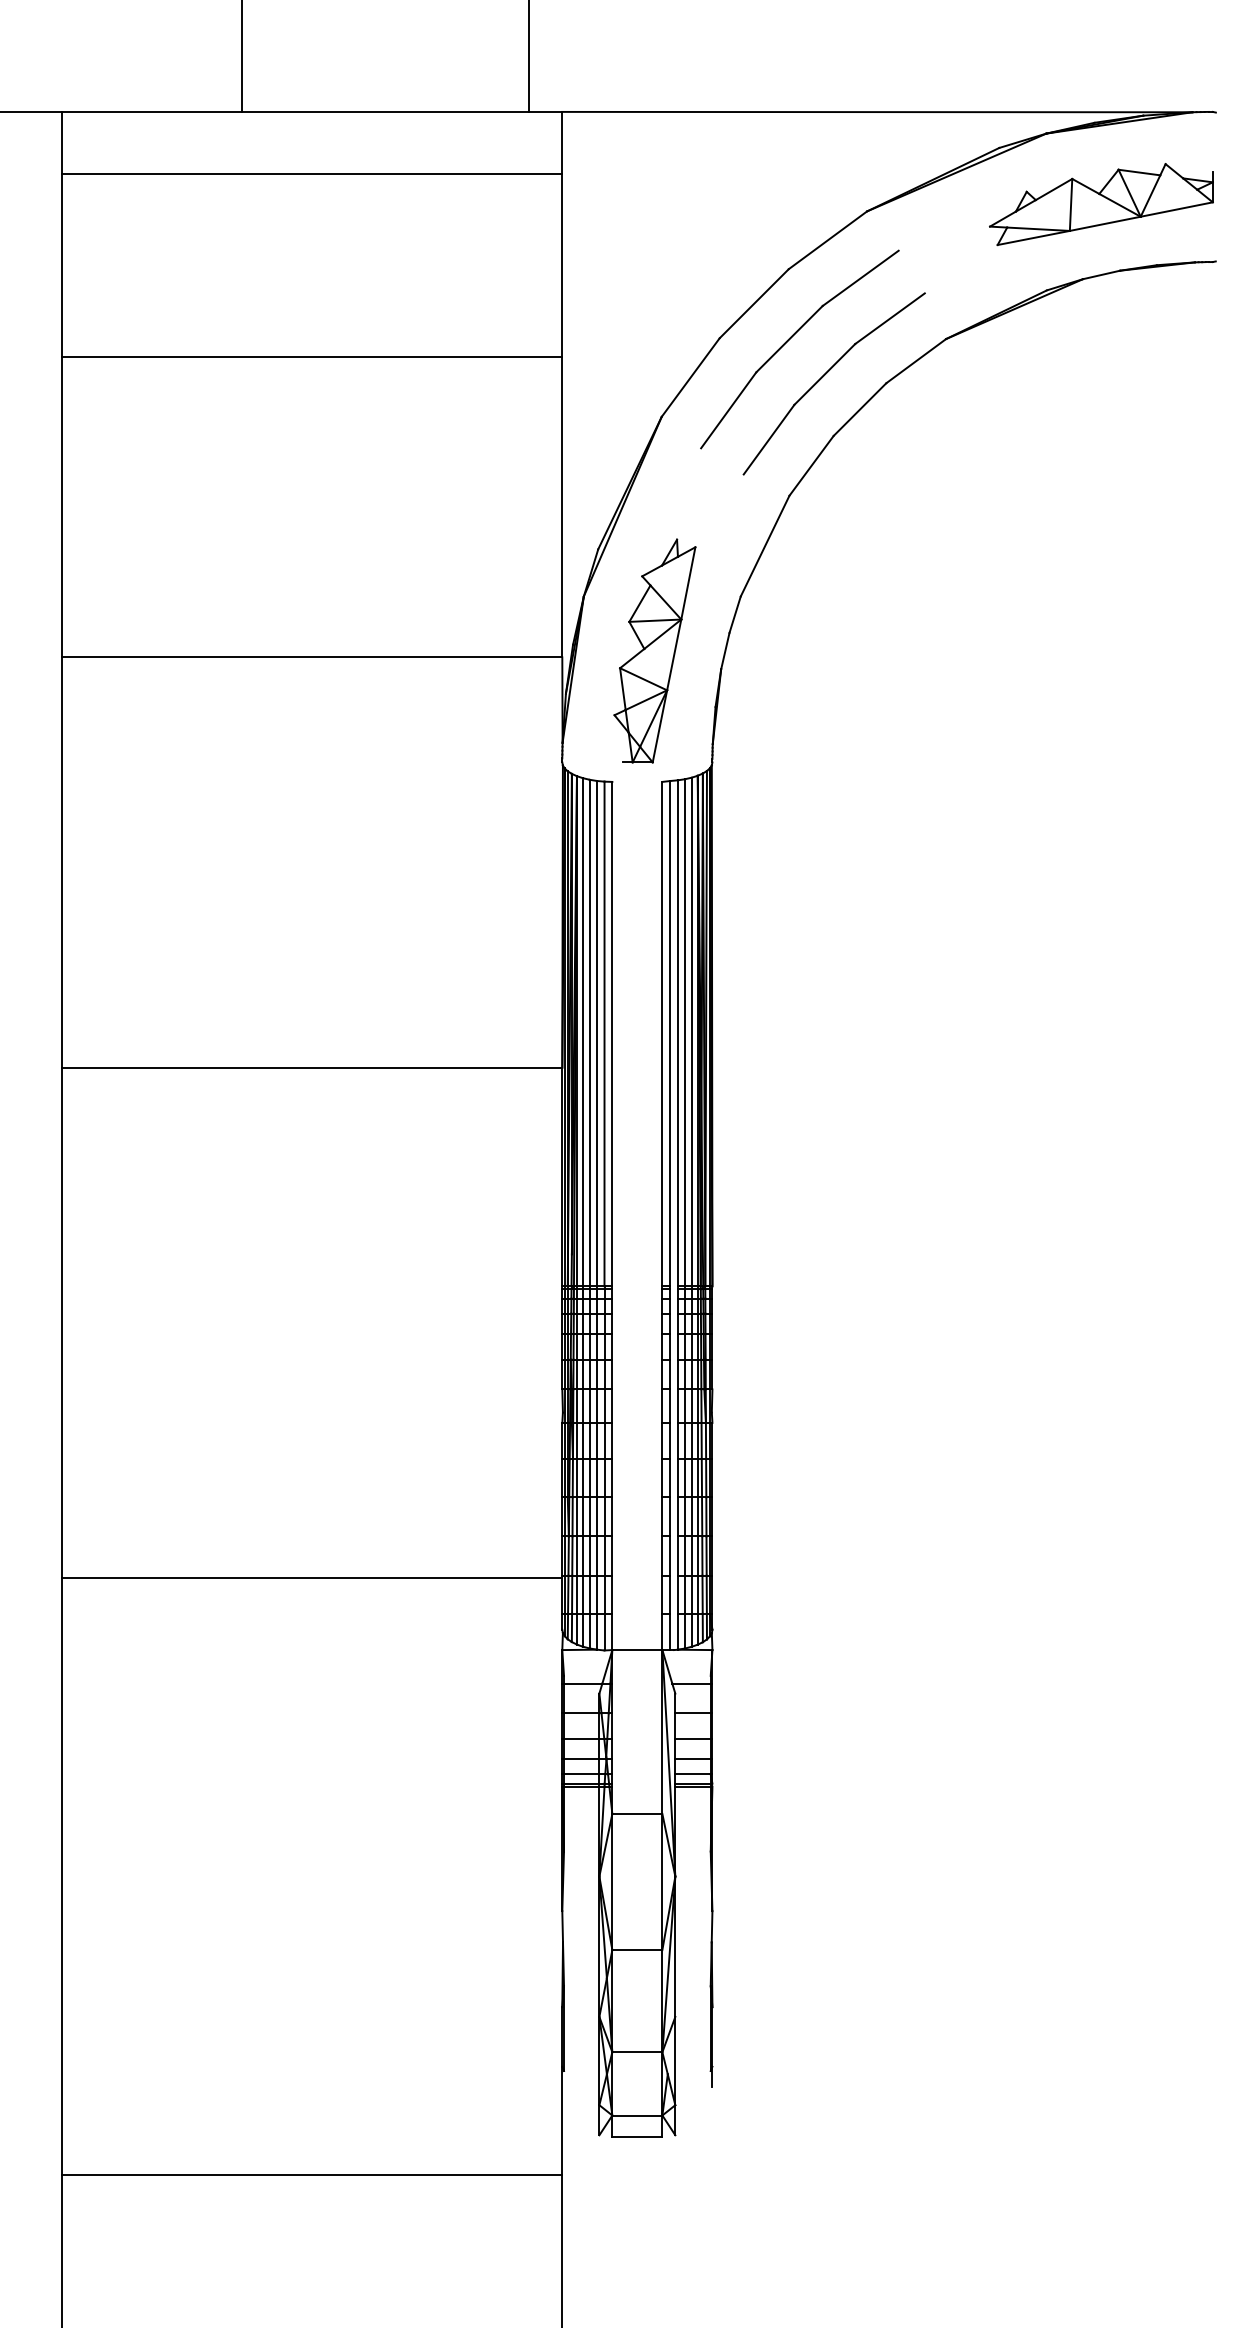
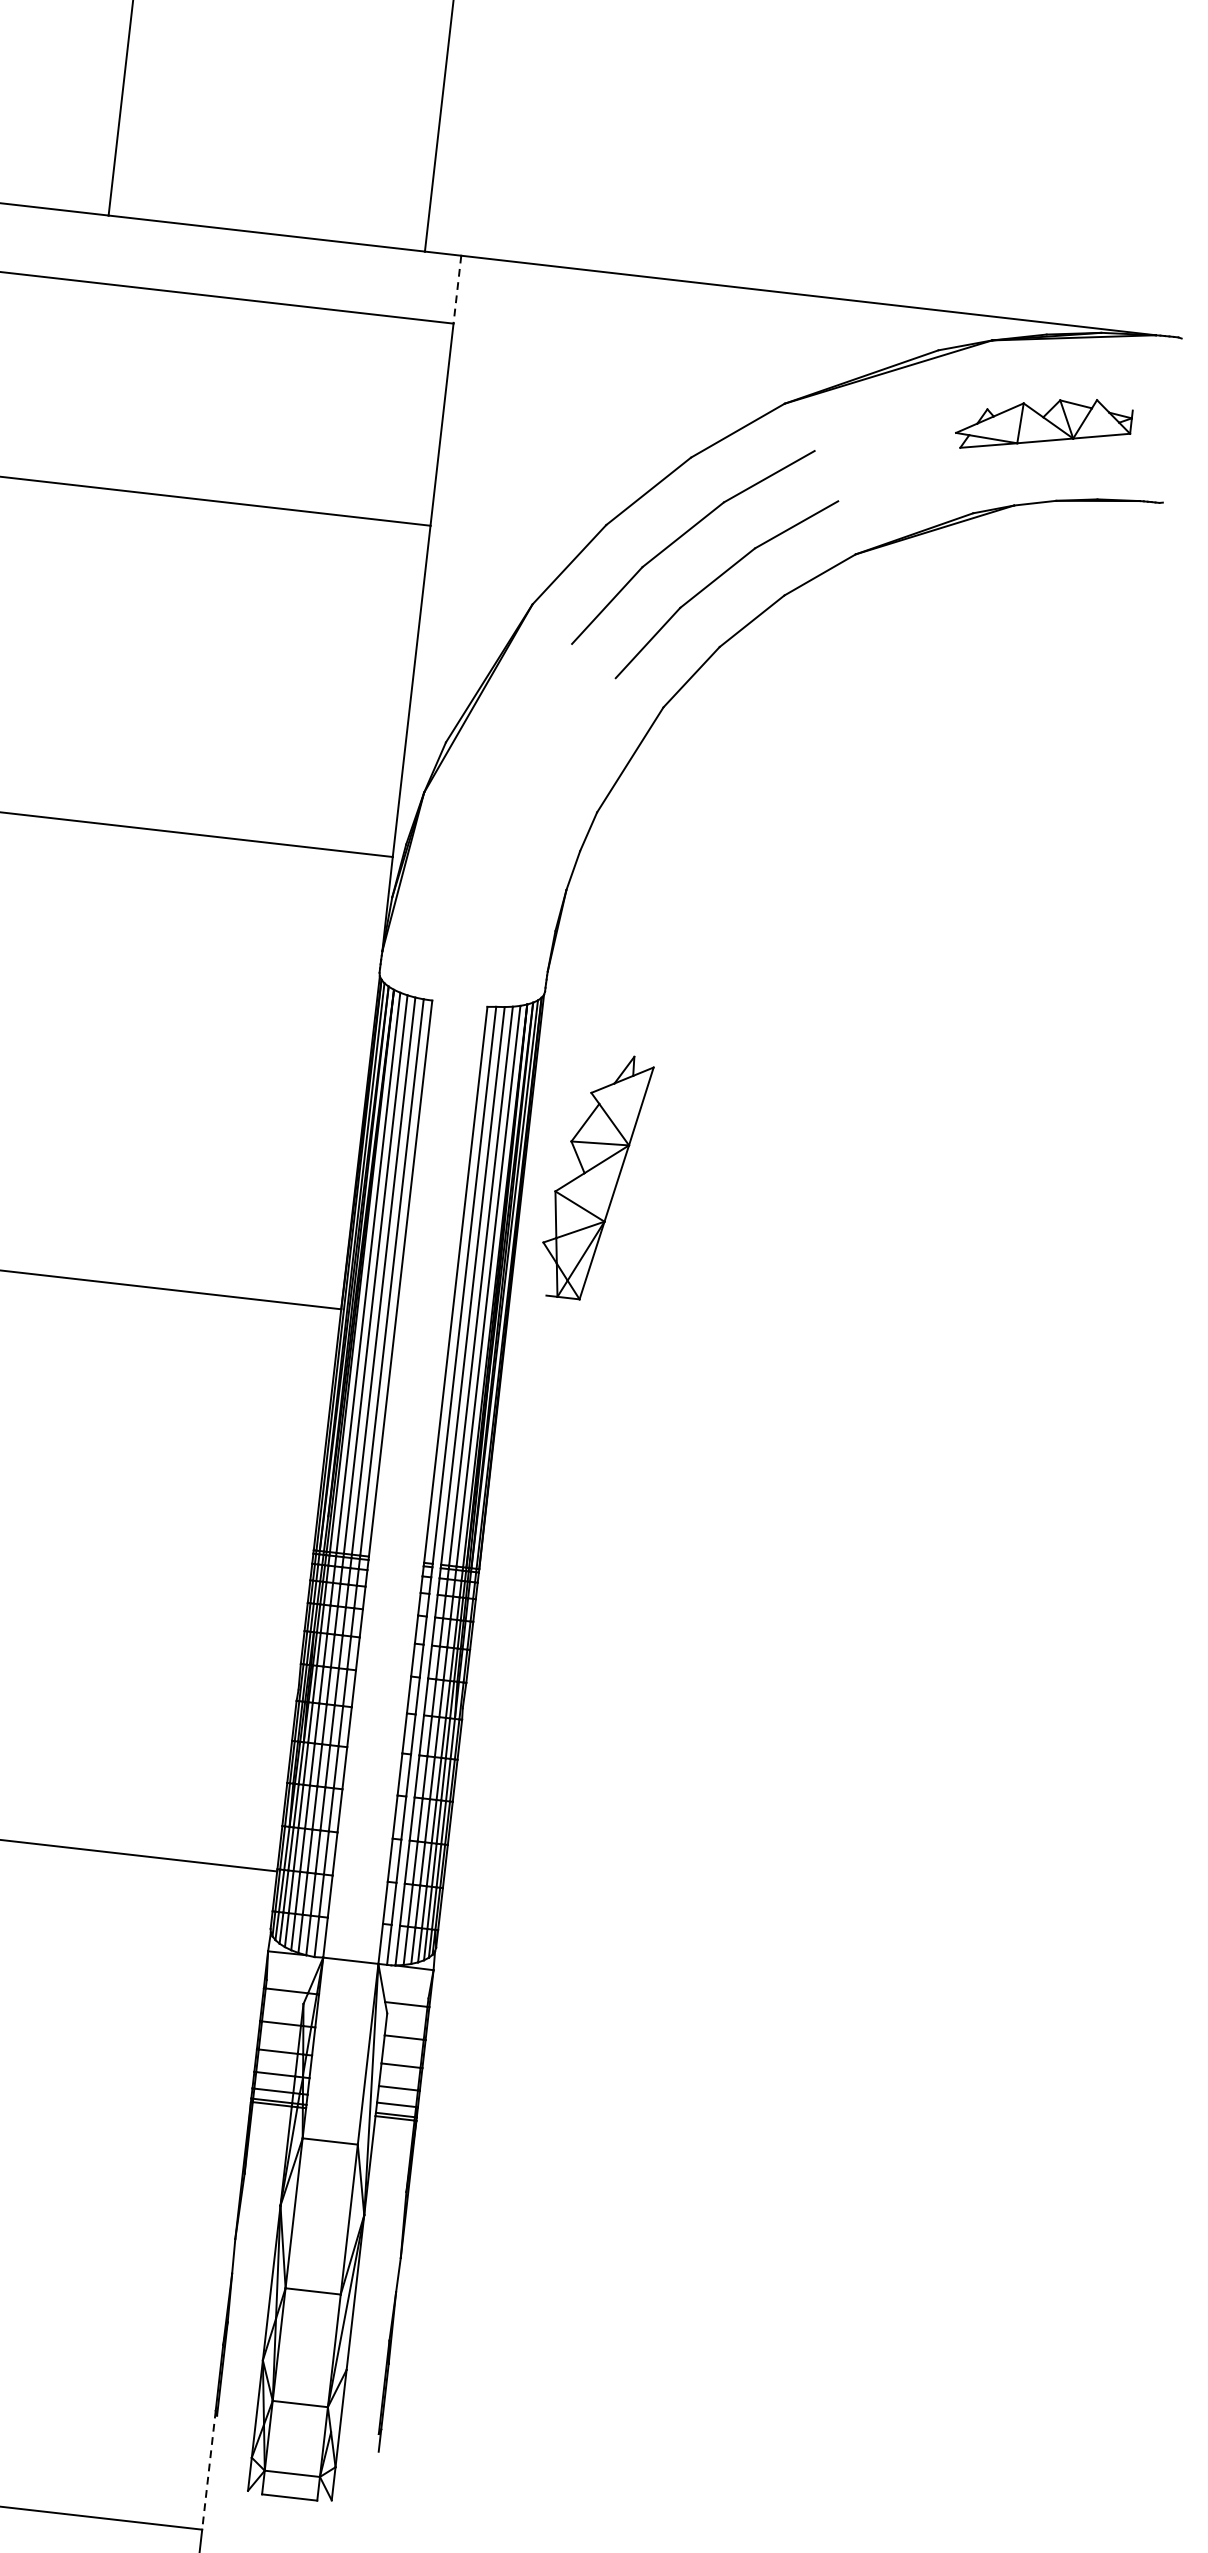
line: (562, 142) -> (457, 289), solid -> dashed
part: (1101, 204) -> (1044, 425), size x0.7
part: (654, 650) -> (595, 1176), moved
line: (562, 2120) -> (209, 2469), solid -> dashed

